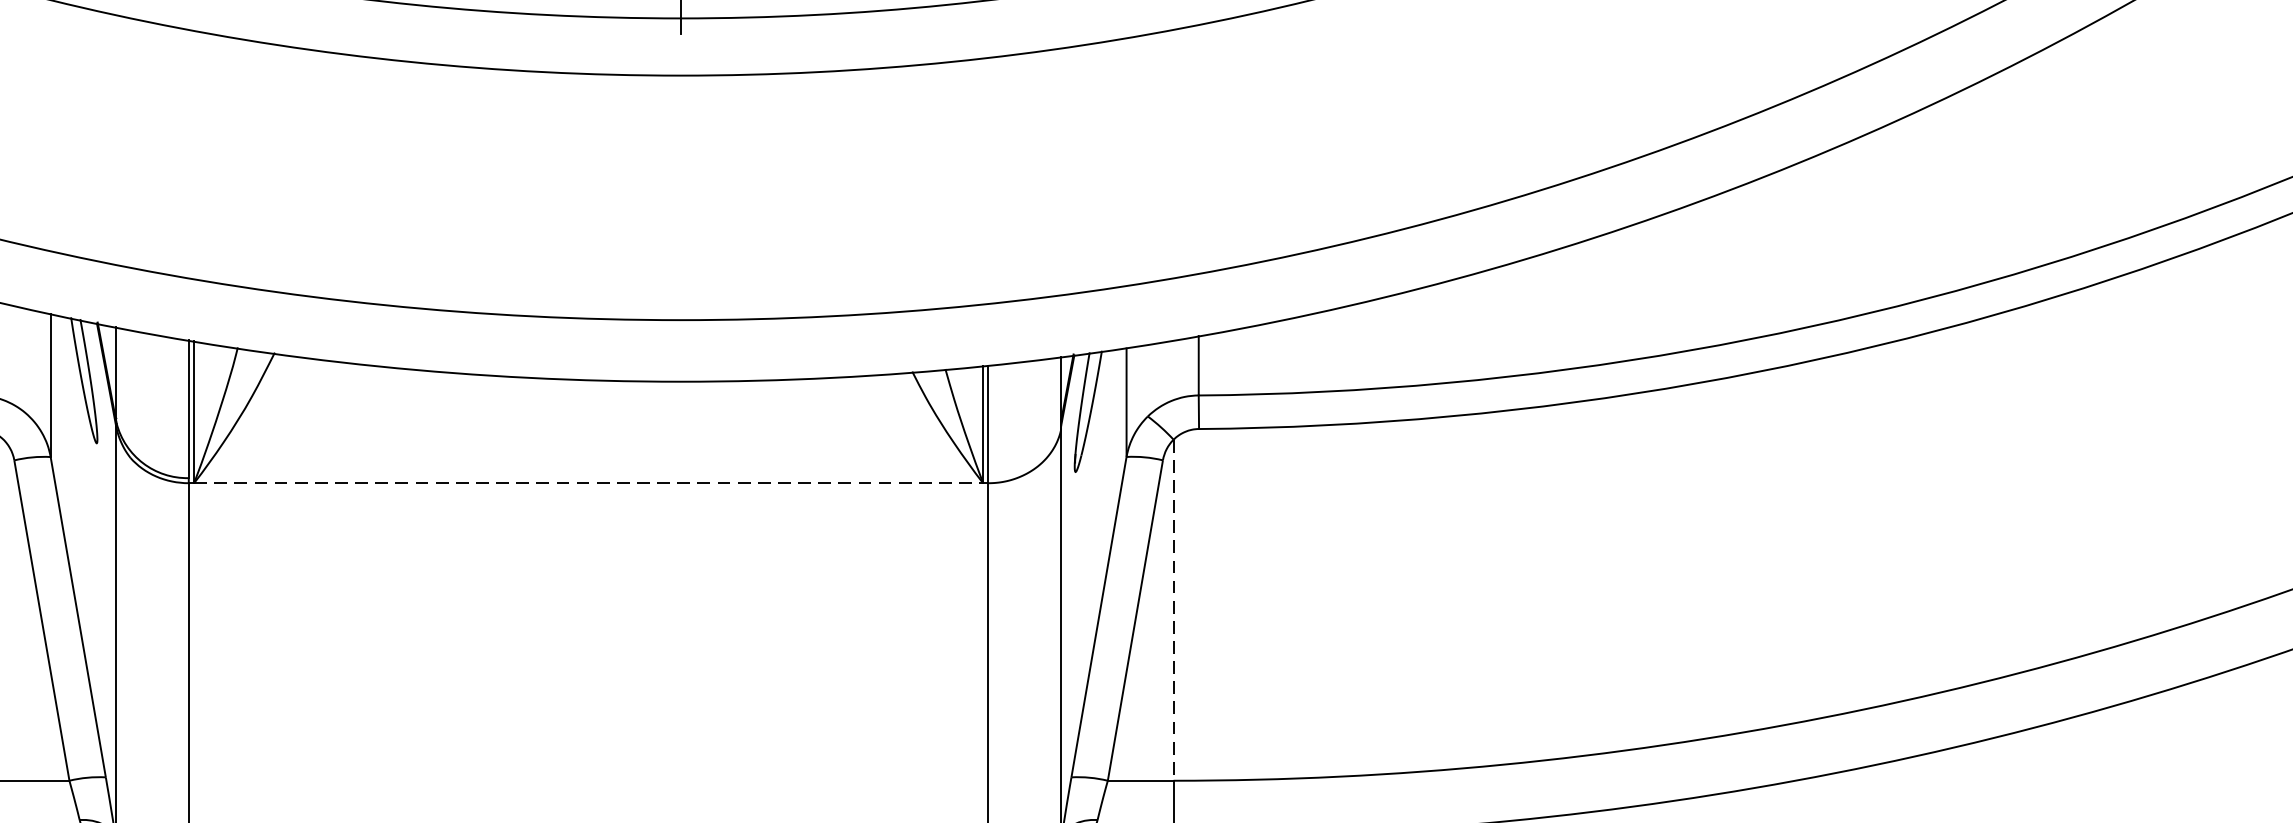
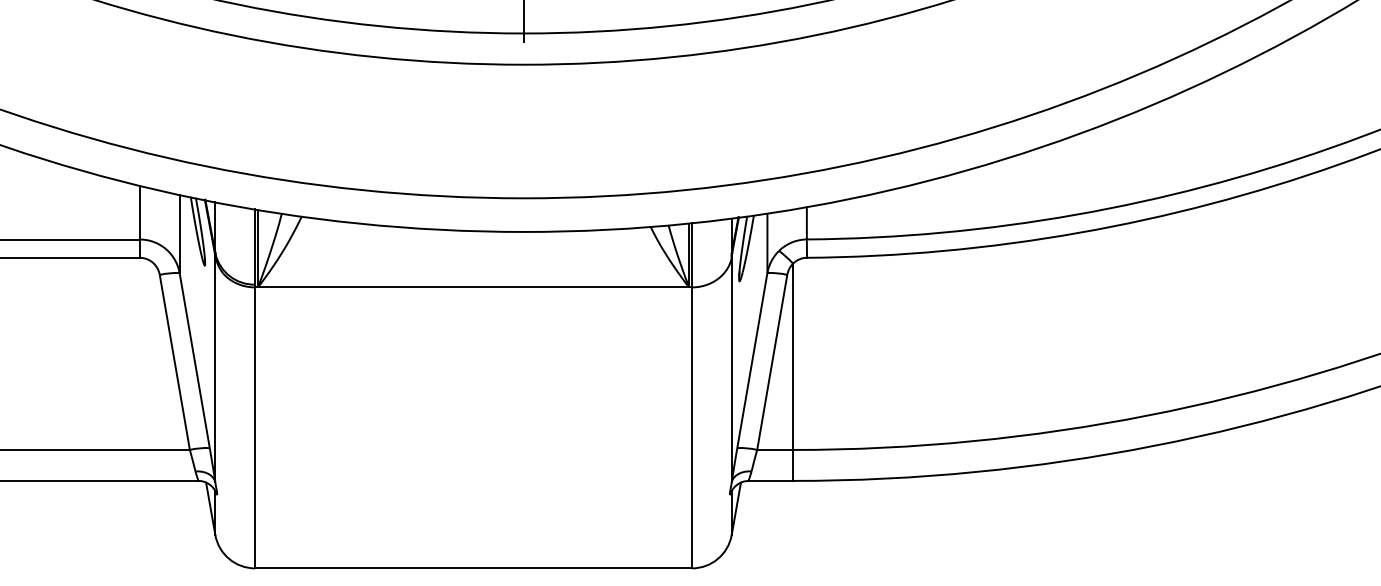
line: (588, 483) -> (473, 287), dashed -> solid
line: (1174, 611) -> (793, 357), dashed -> solid

